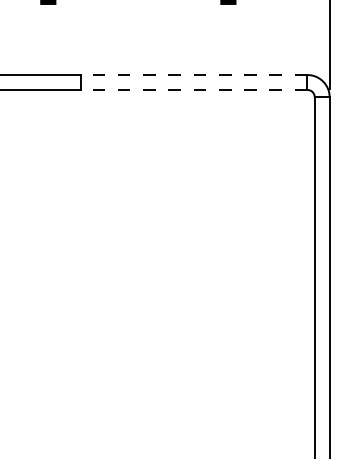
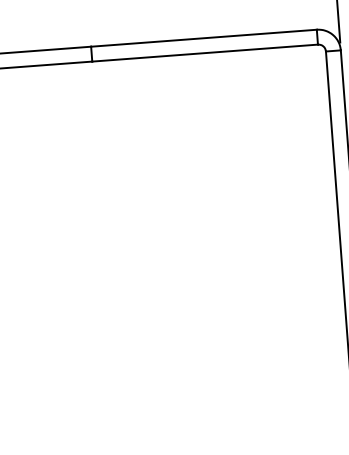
line: (193, 75) -> (203, 38), dashed -> solid
line: (193, 89) -> (204, 52), dashed -> solid

